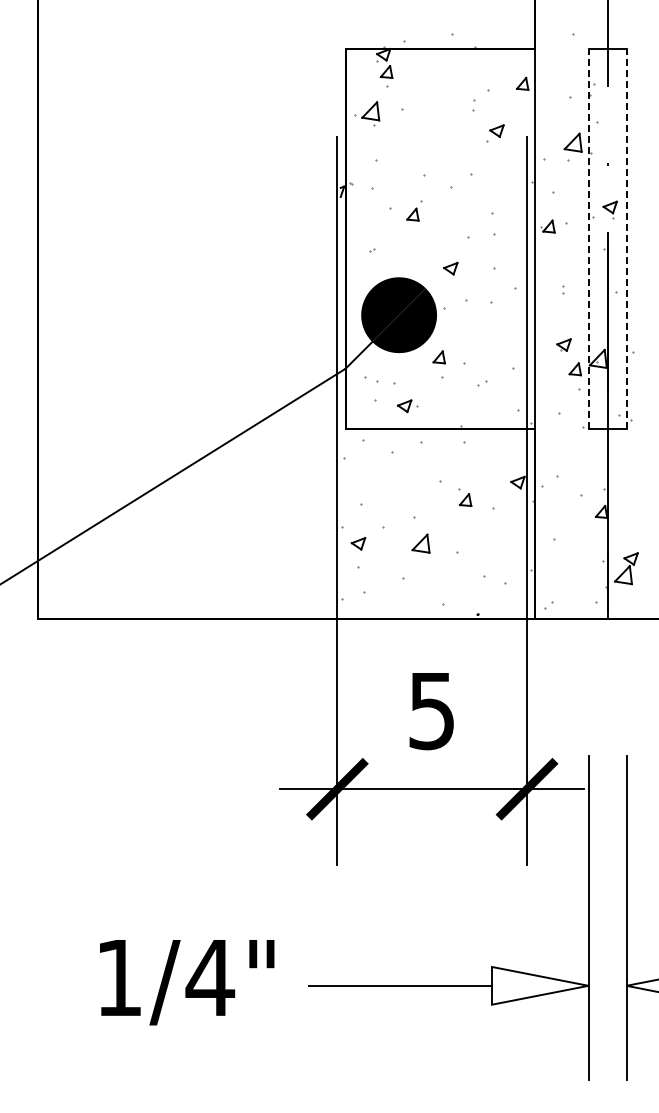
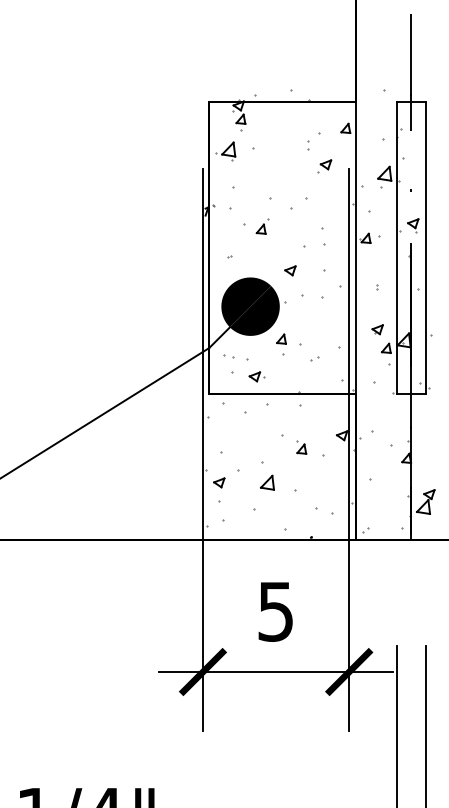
line: (588, 239) -> (396, 248), dashed -> solid
line: (626, 239) -> (425, 248), dashed -> solid

